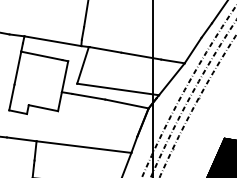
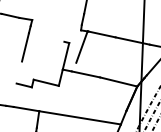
line: (52, 41) -> (56, 25), removed
line: (41, 55) -> (46, 37), removed
line: (118, 89) -> (111, 69), removed
line: (11, 97) -> (19, 72), removed

